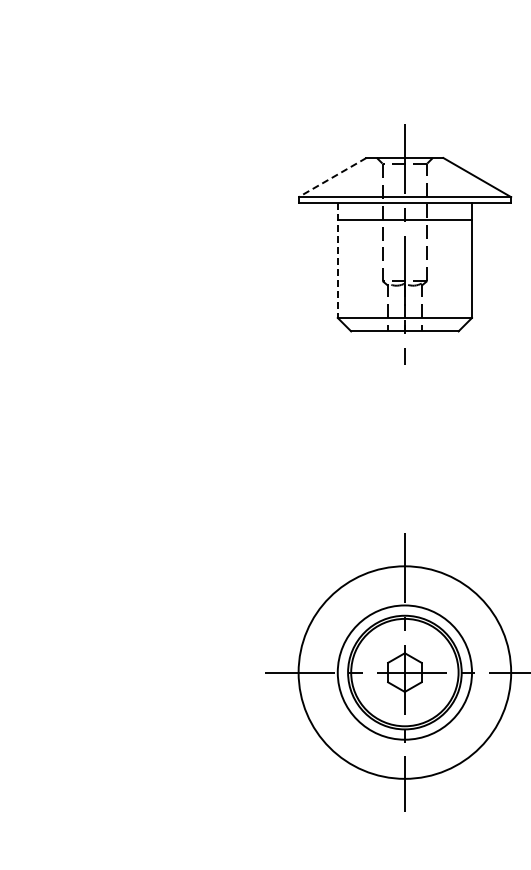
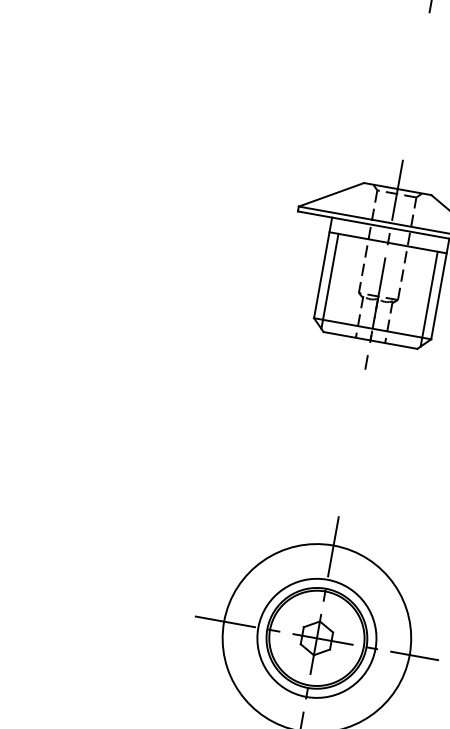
line: (332, 177) -> (331, 194), dashed -> solid
line: (337, 260) -> (322, 267), dashed -> solid
line: (348, 273) -> (330, 281), added
line: (461, 273) -> (429, 298), added

